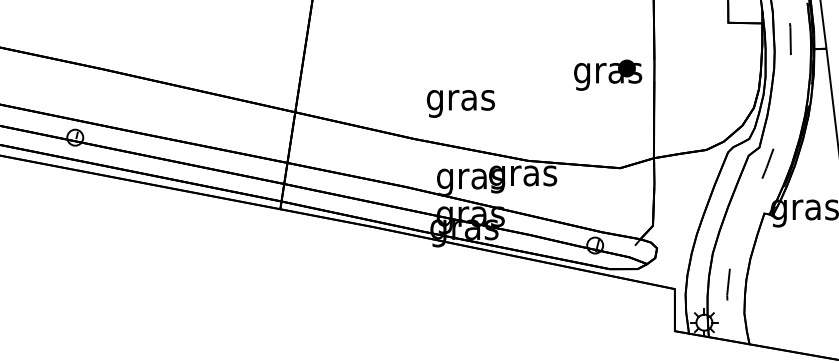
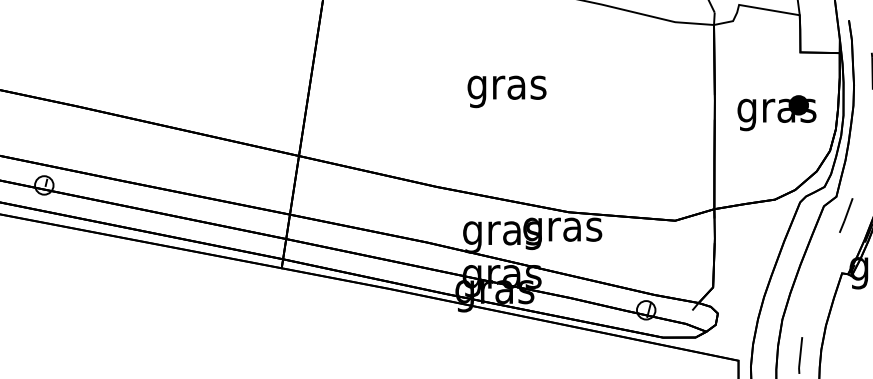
part: (608, 74) -> (777, 112), moved
text: (460, 103) -> (506, 91), moved

